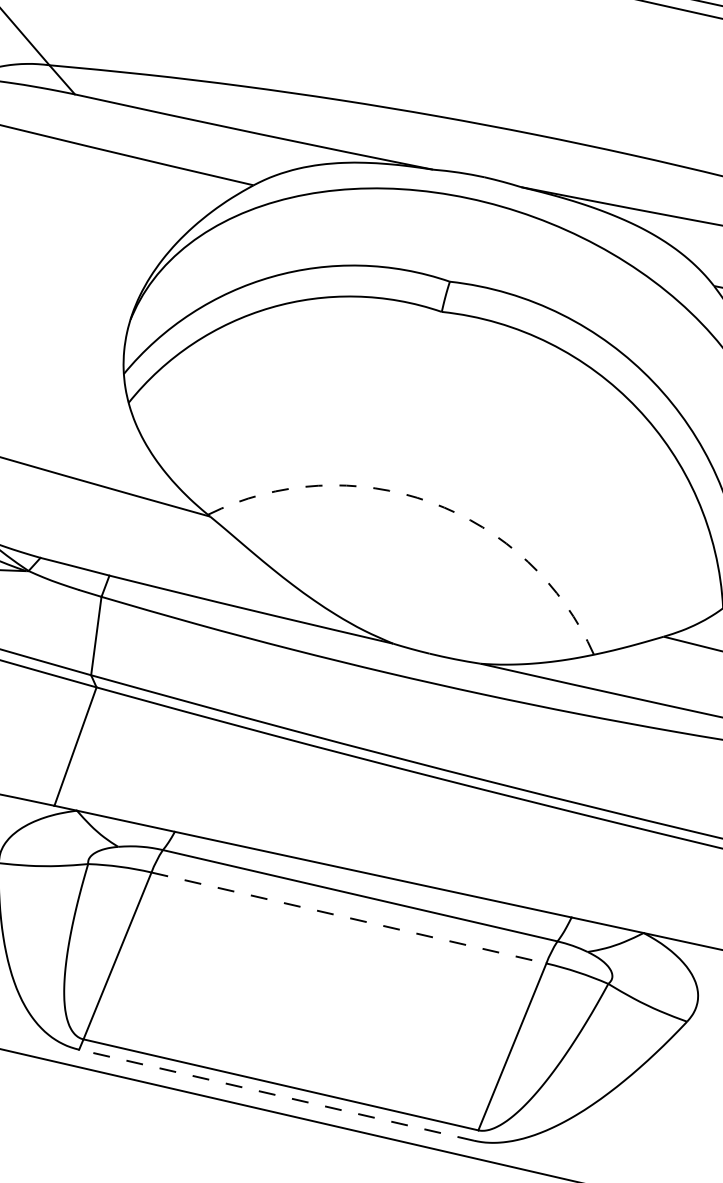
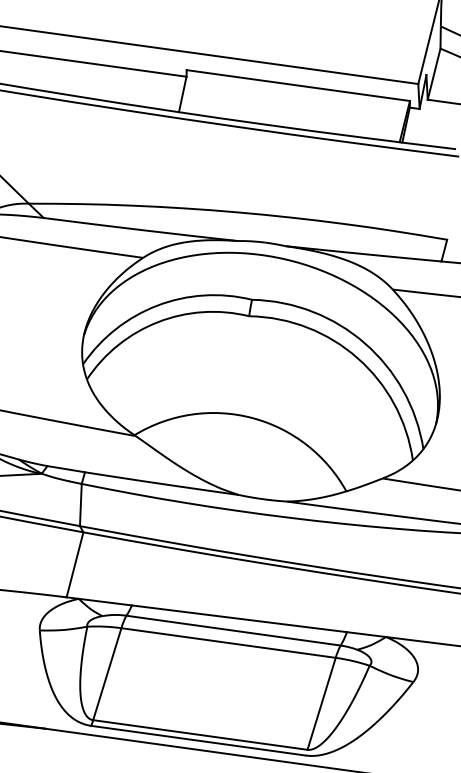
arc: (430, 503) -> (252, 418), dashed -> solid
line: (350, 919) -> (229, 643), dashed -> solid
line: (276, 1094) -> (198, 740), dashed -> solid

